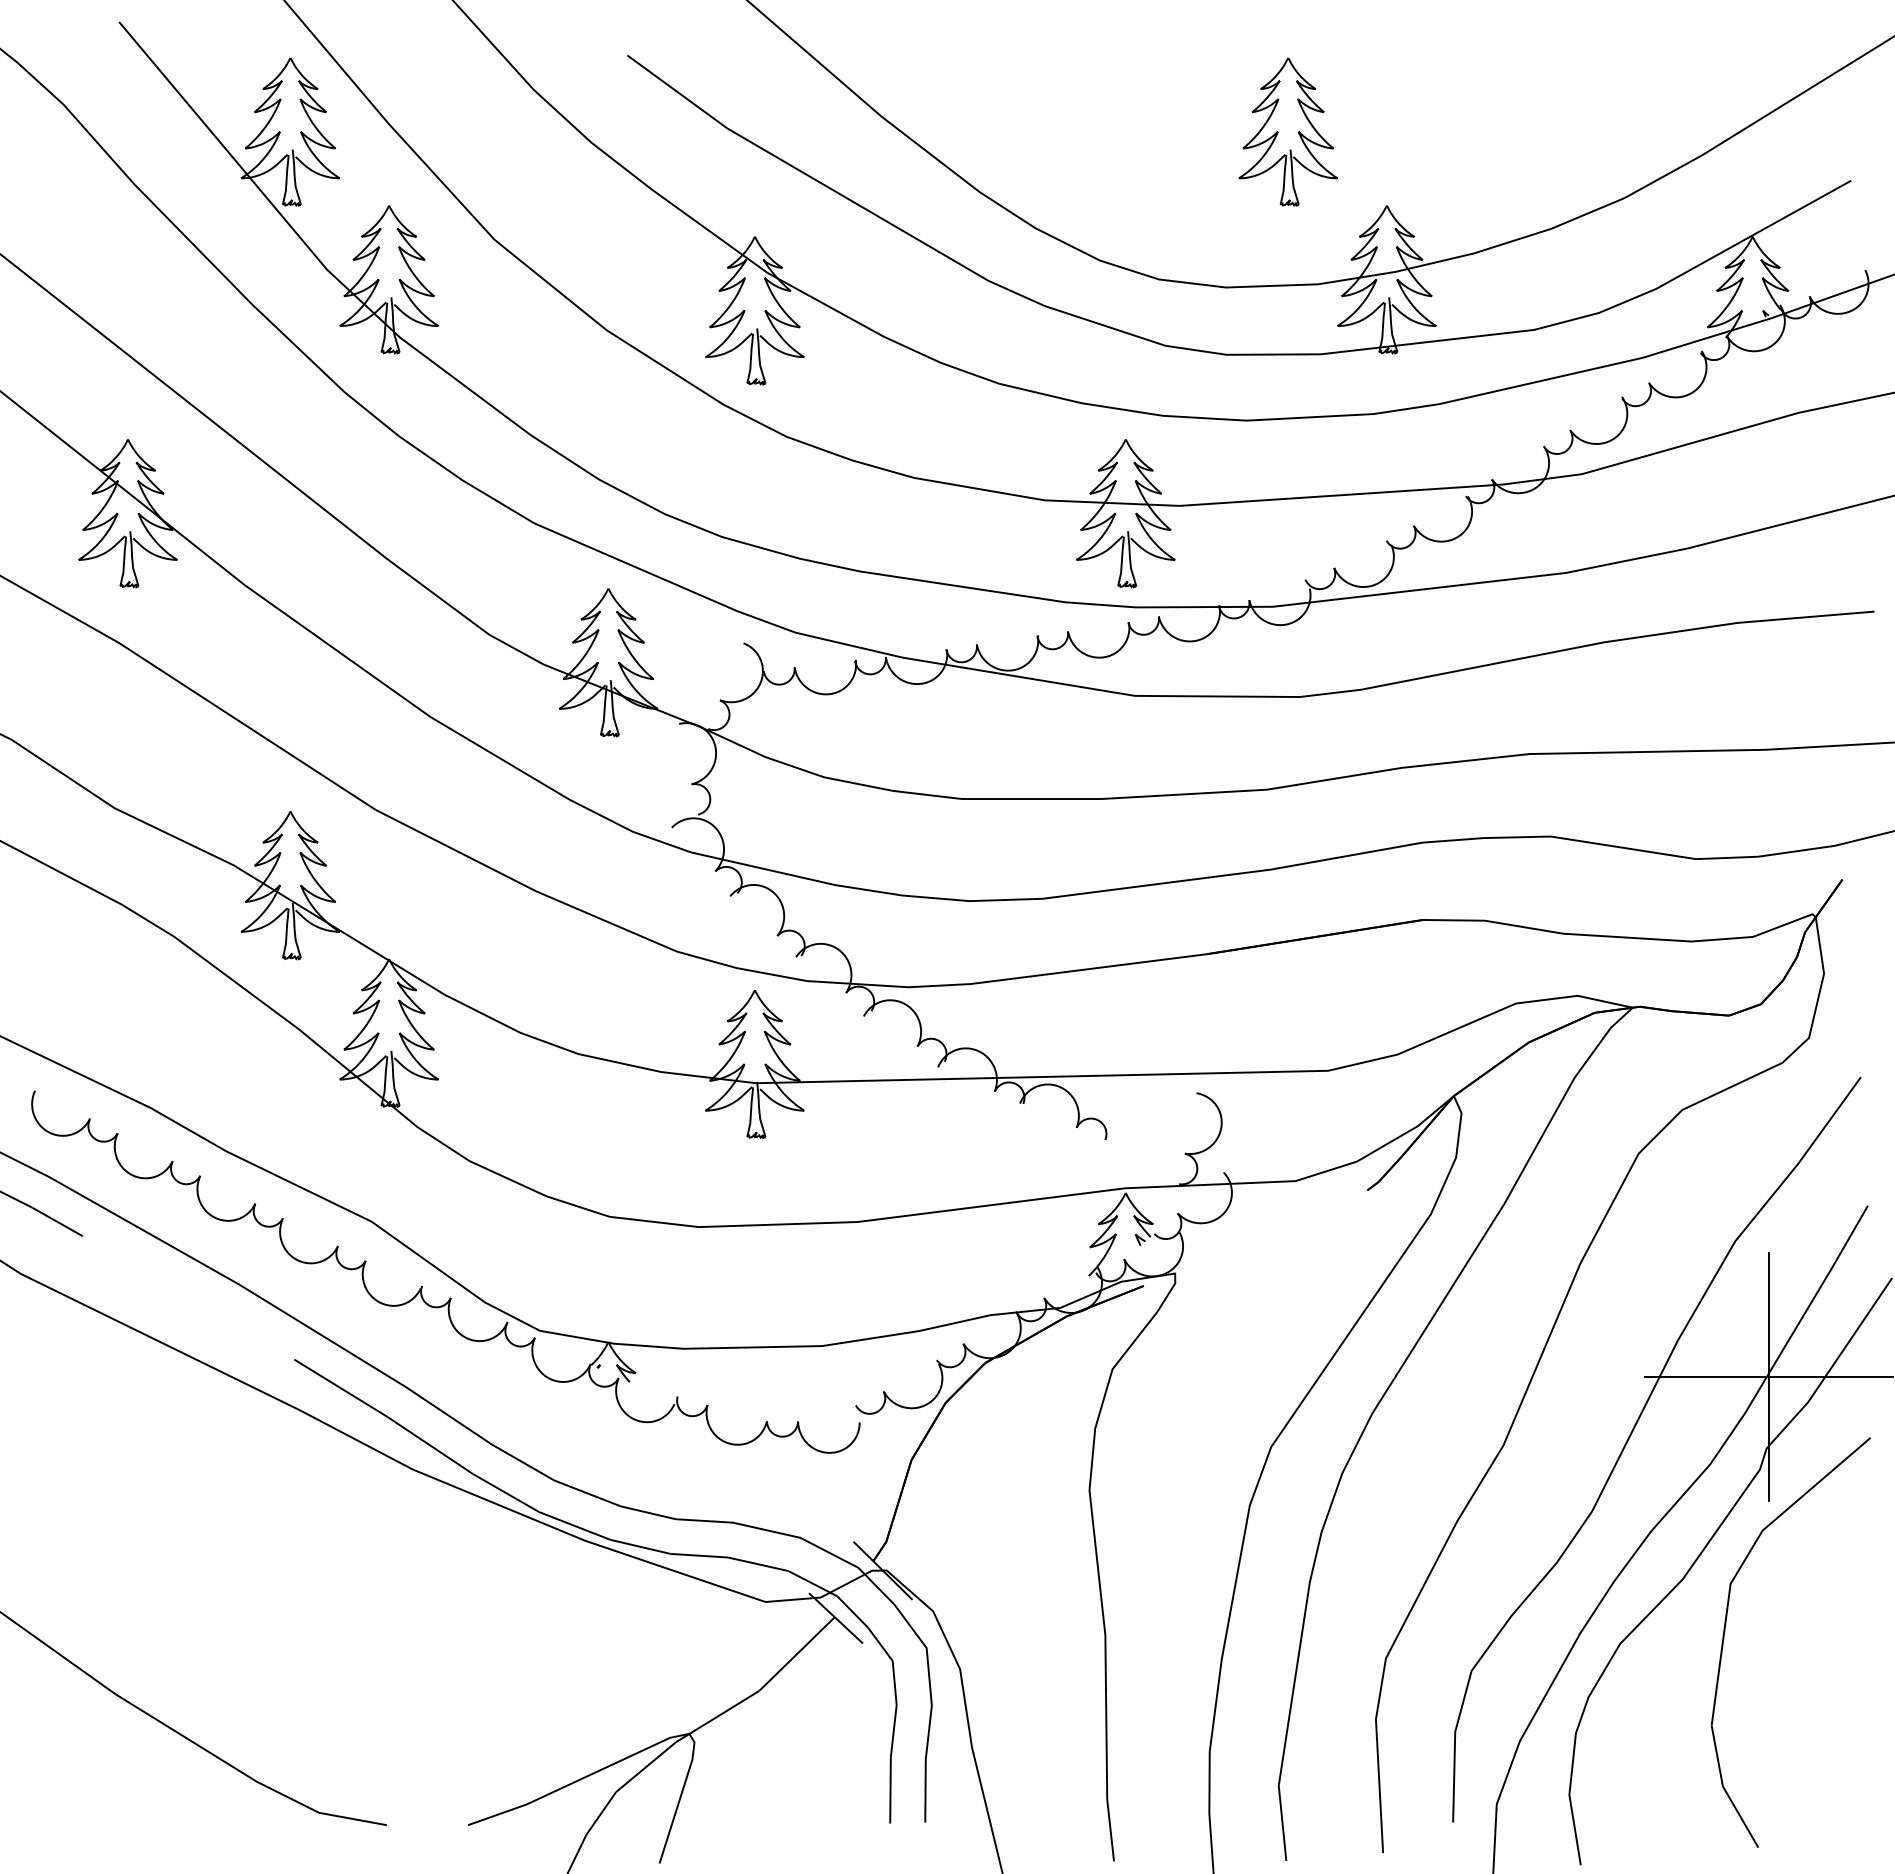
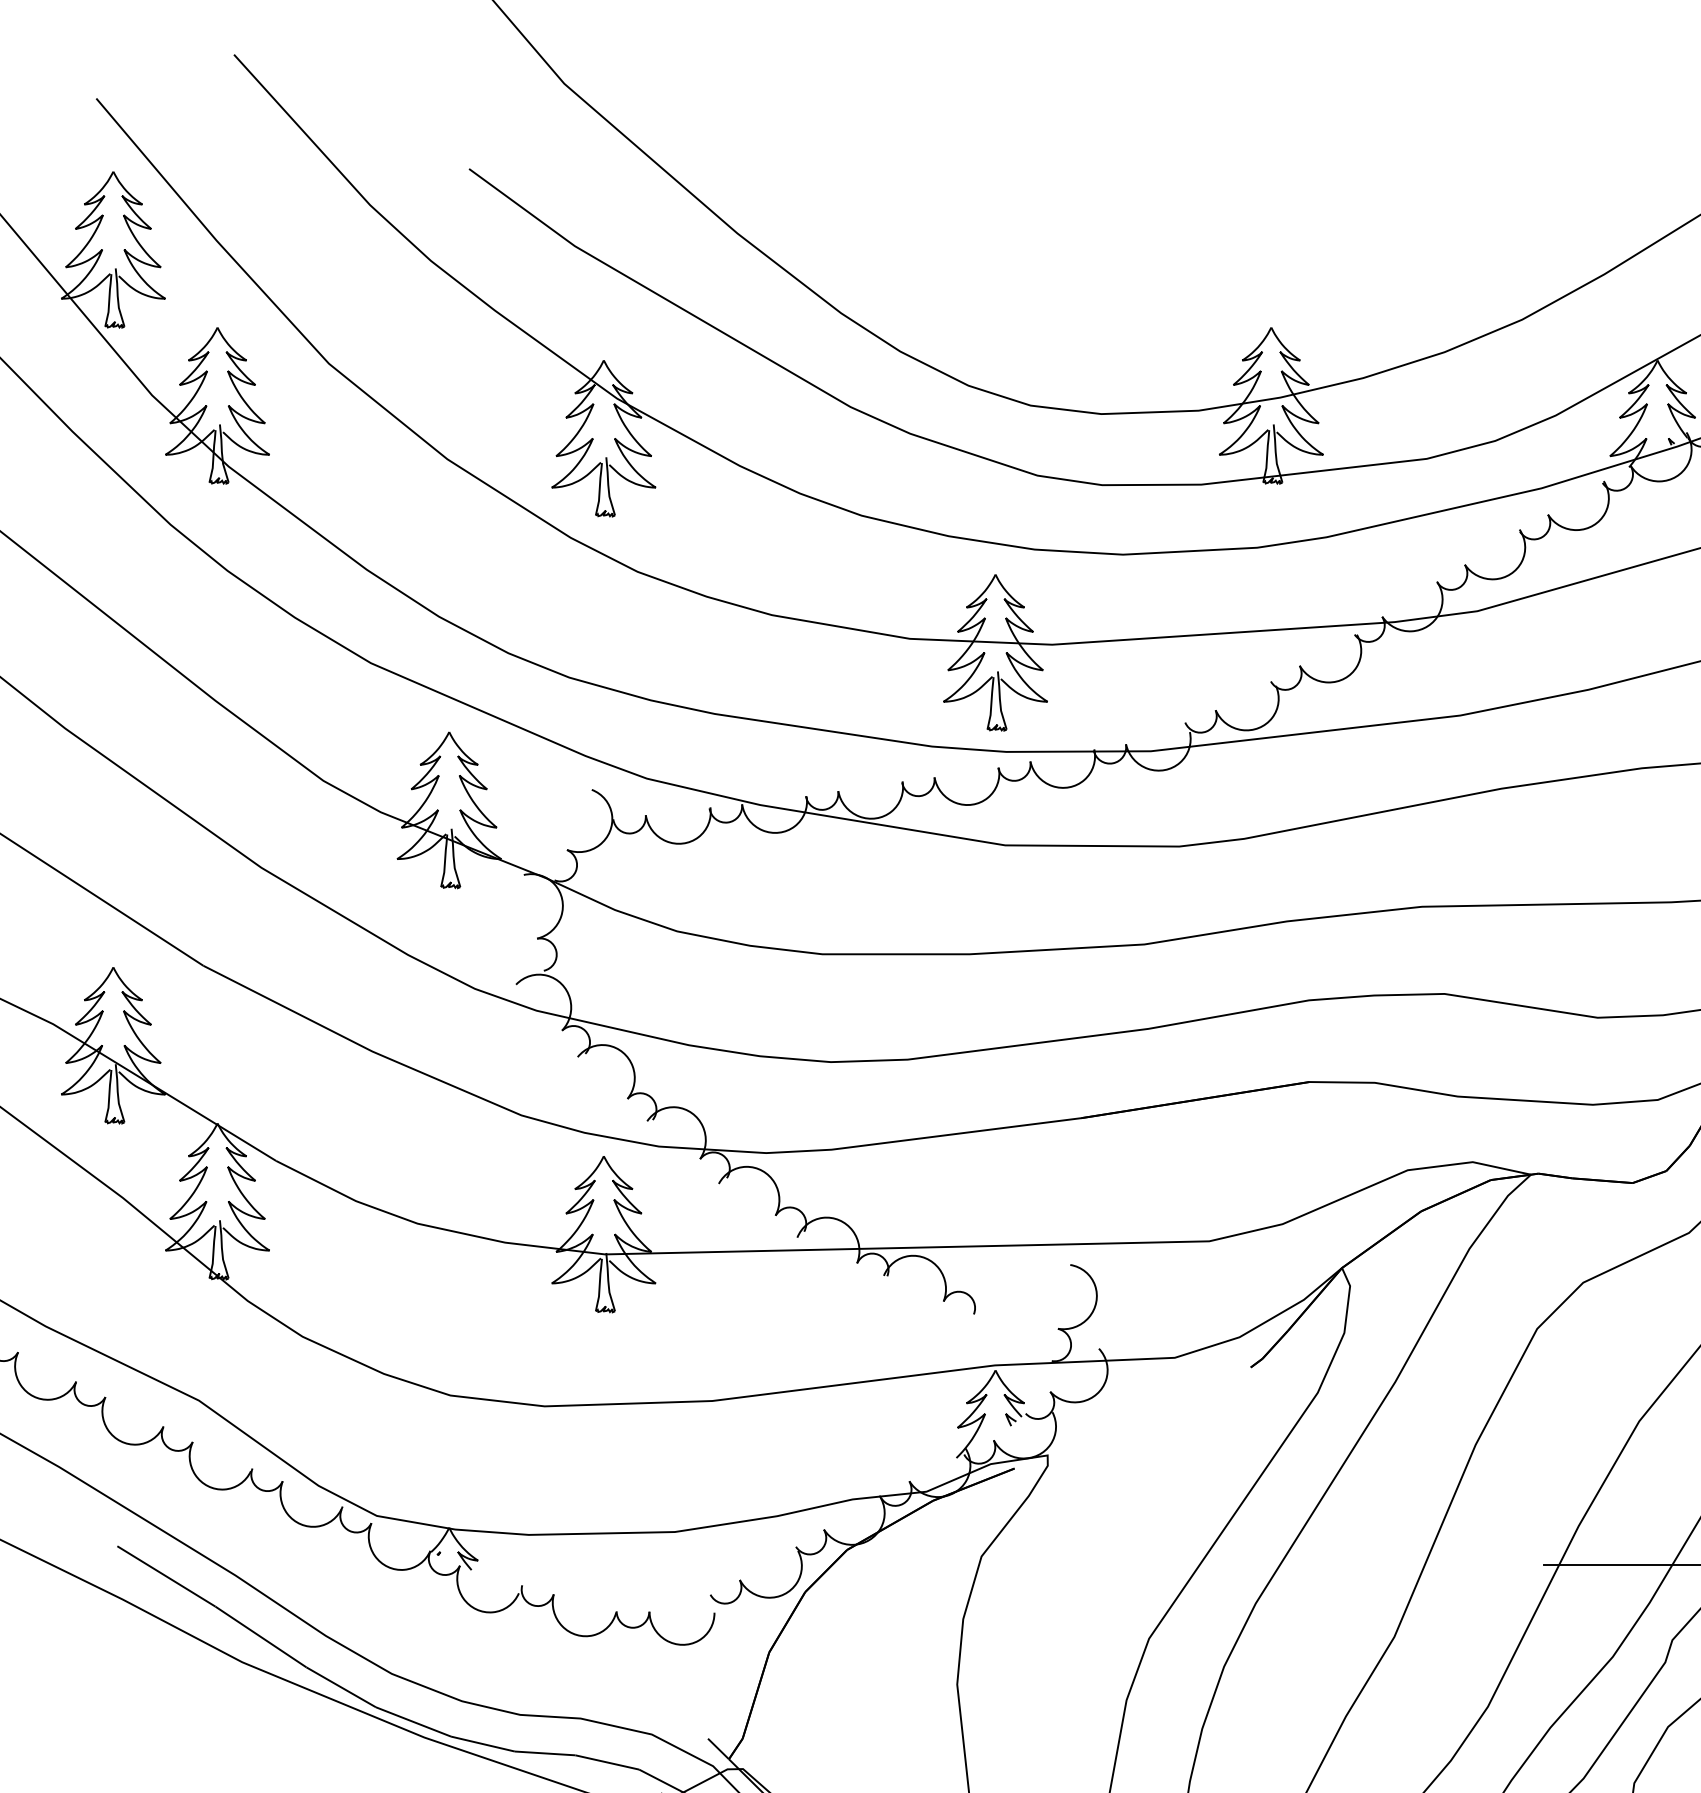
part: (1287, 131) -> (1166, 249), removed
line: (1769, 1376) -> (1675, 1564), removed

